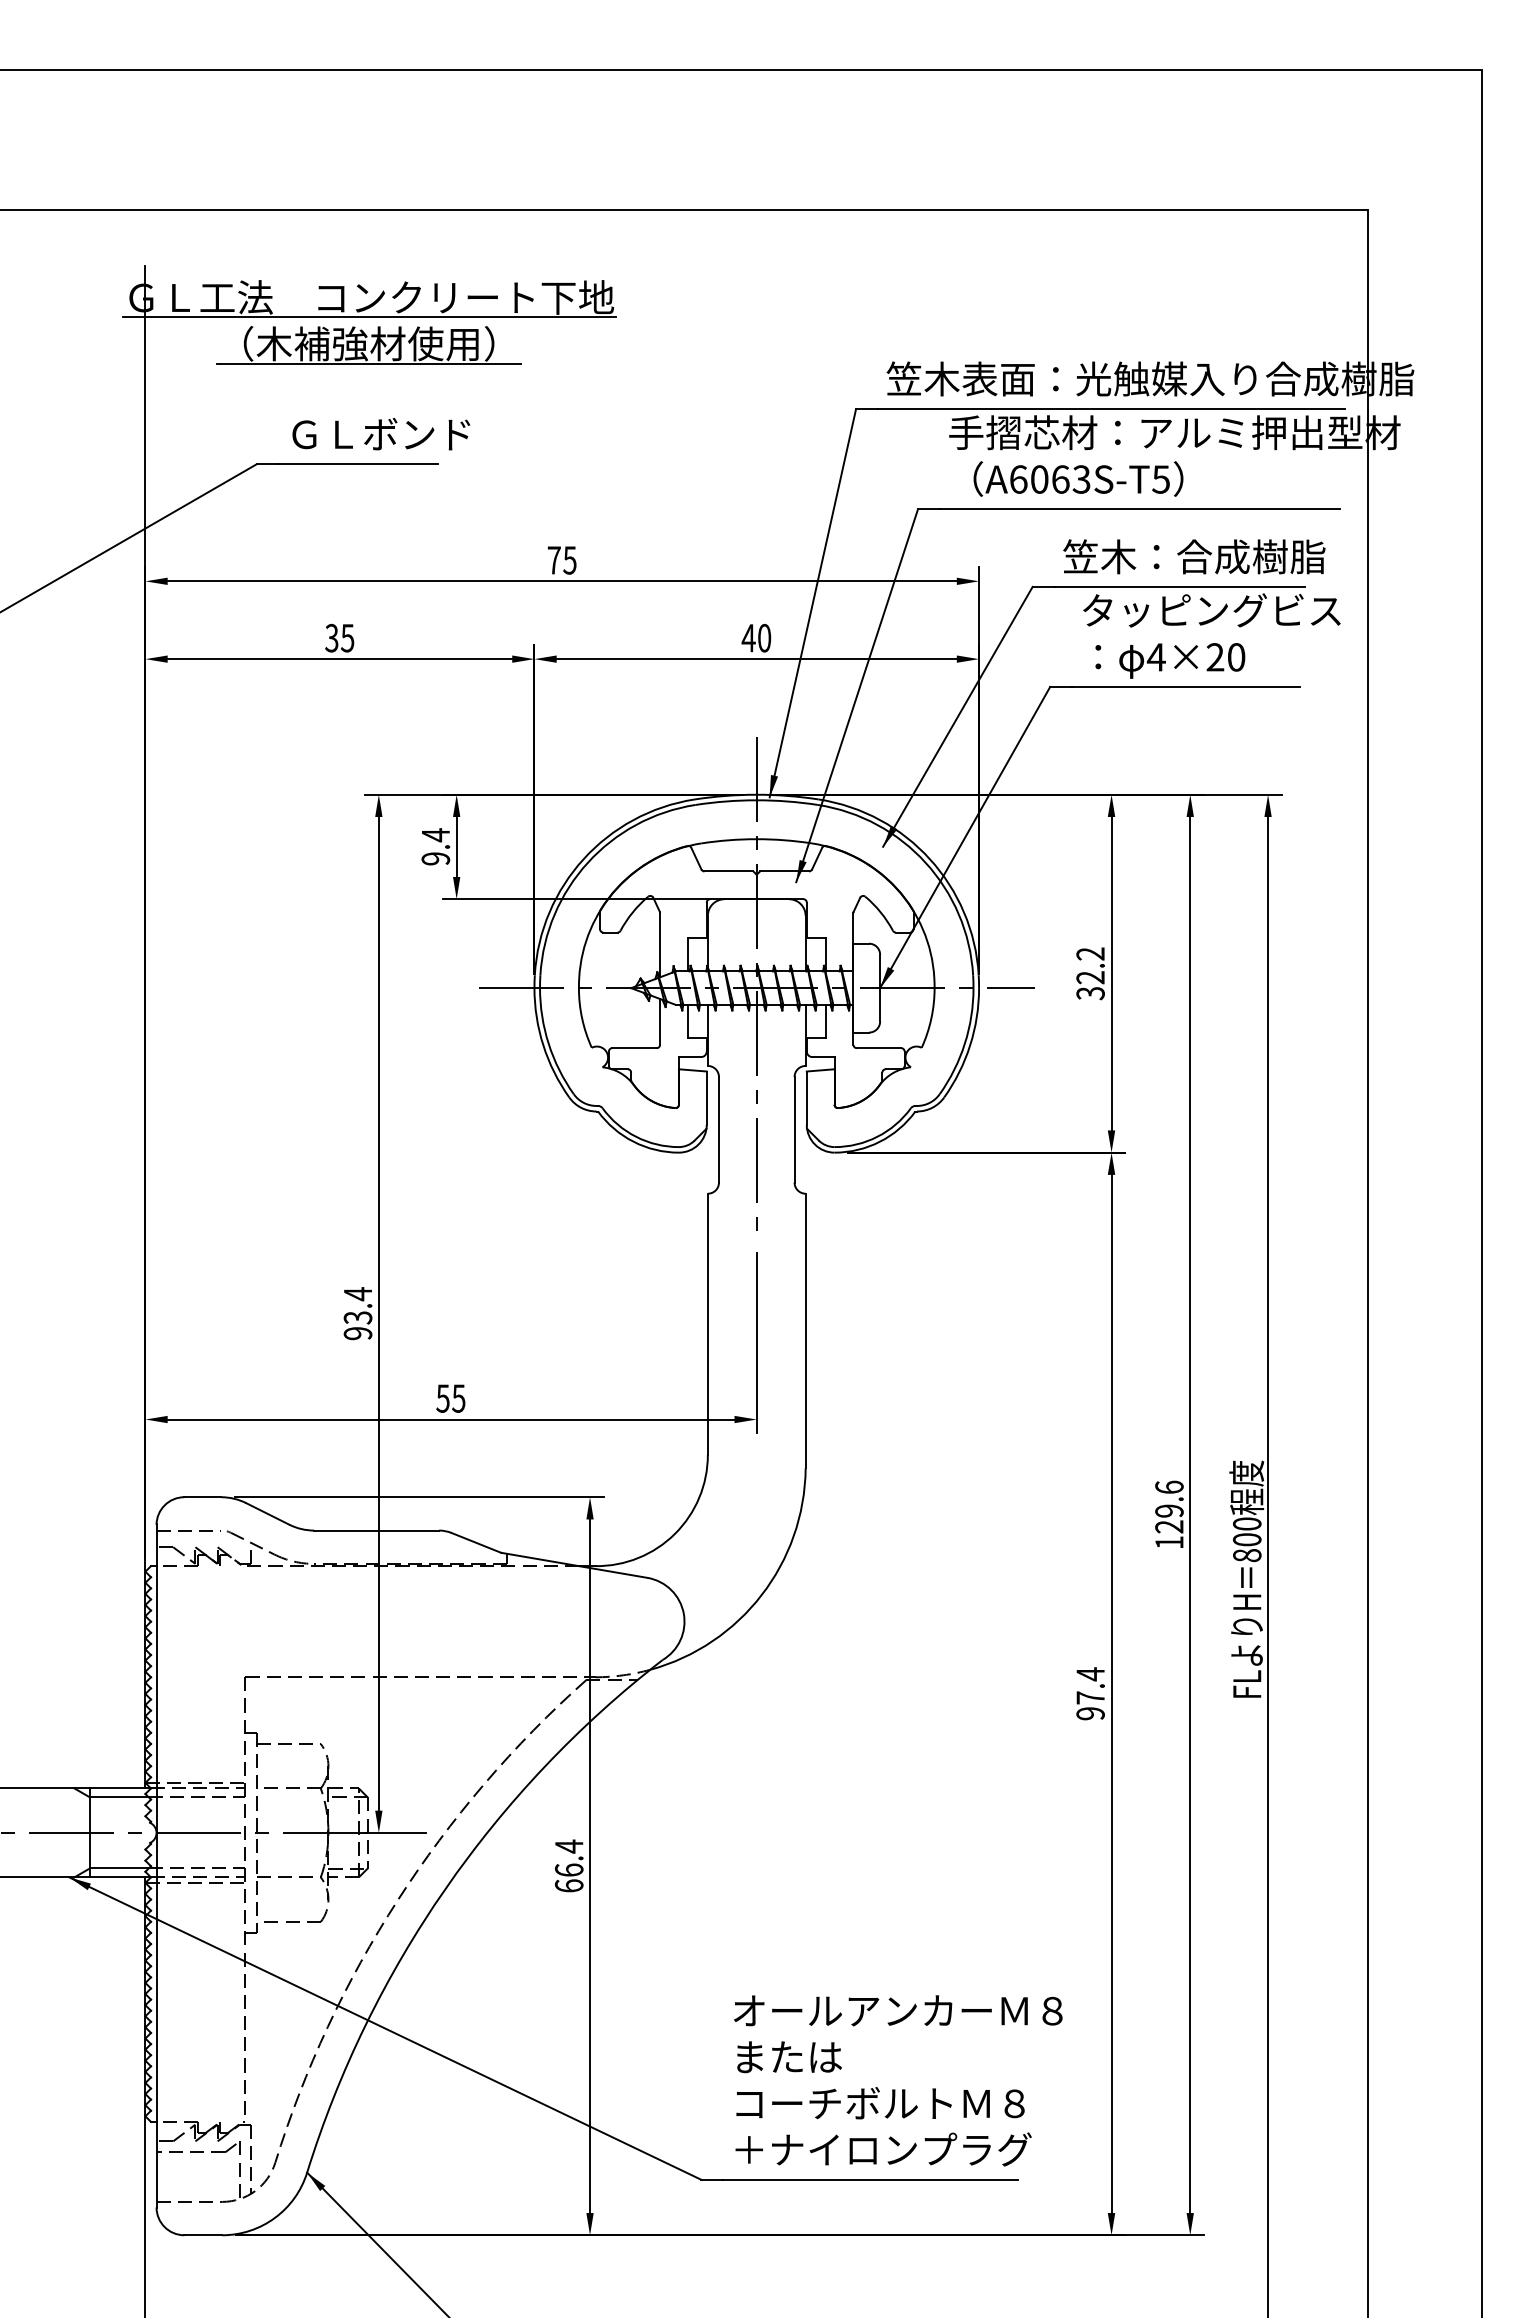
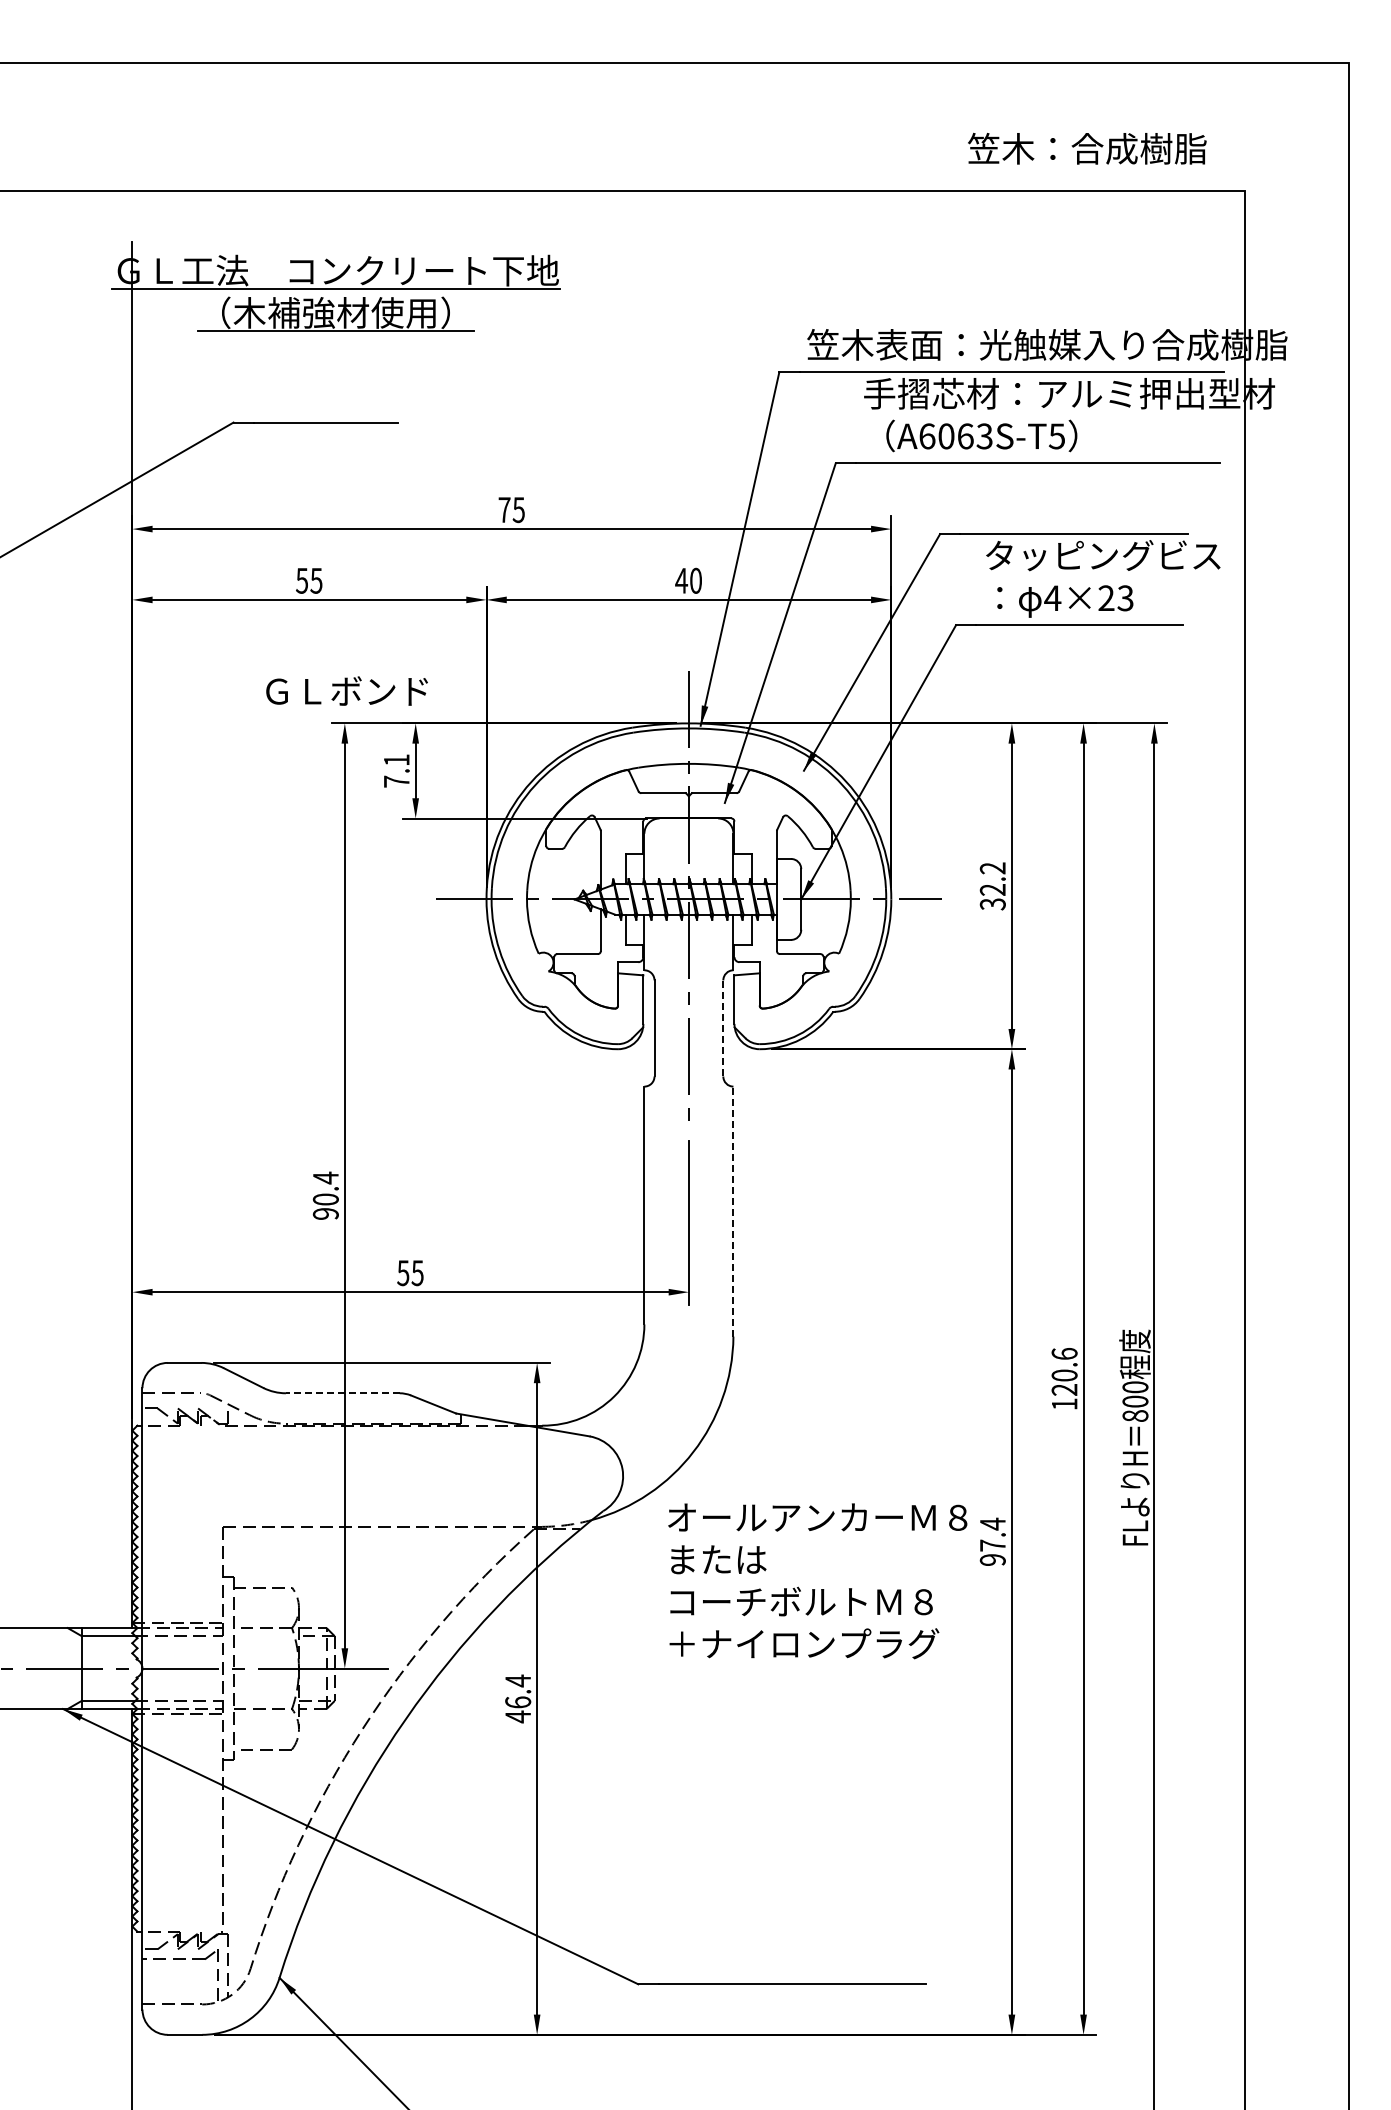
text: (380, 433) -> (346, 690), moved
text: (1194, 556) -> (1087, 148), moved
text: (331, 637) -> (301, 580), 35 -> 55
text: (1236, 657) -> (1125, 598), 4×20 -> 4×23
text: (435, 846) -> (396, 770), 9.4 -> 7.1
line: (794, 1128) -> (723, 1027), solid -> dashed
text: (357, 1317) -> (325, 1199), 93.4 -> 90.4
line: (805, 1330) -> (733, 1211), solid -> dashed
text: (1169, 1511) -> (1064, 1375), 129.6 -> 120.6
line: (376, 1530) -> (342, 1393), solid -> dashed
text: (569, 1885) -> (518, 1716), 66.4 -> 46.4
text: (898, 2081) -> (817, 1581), moved

